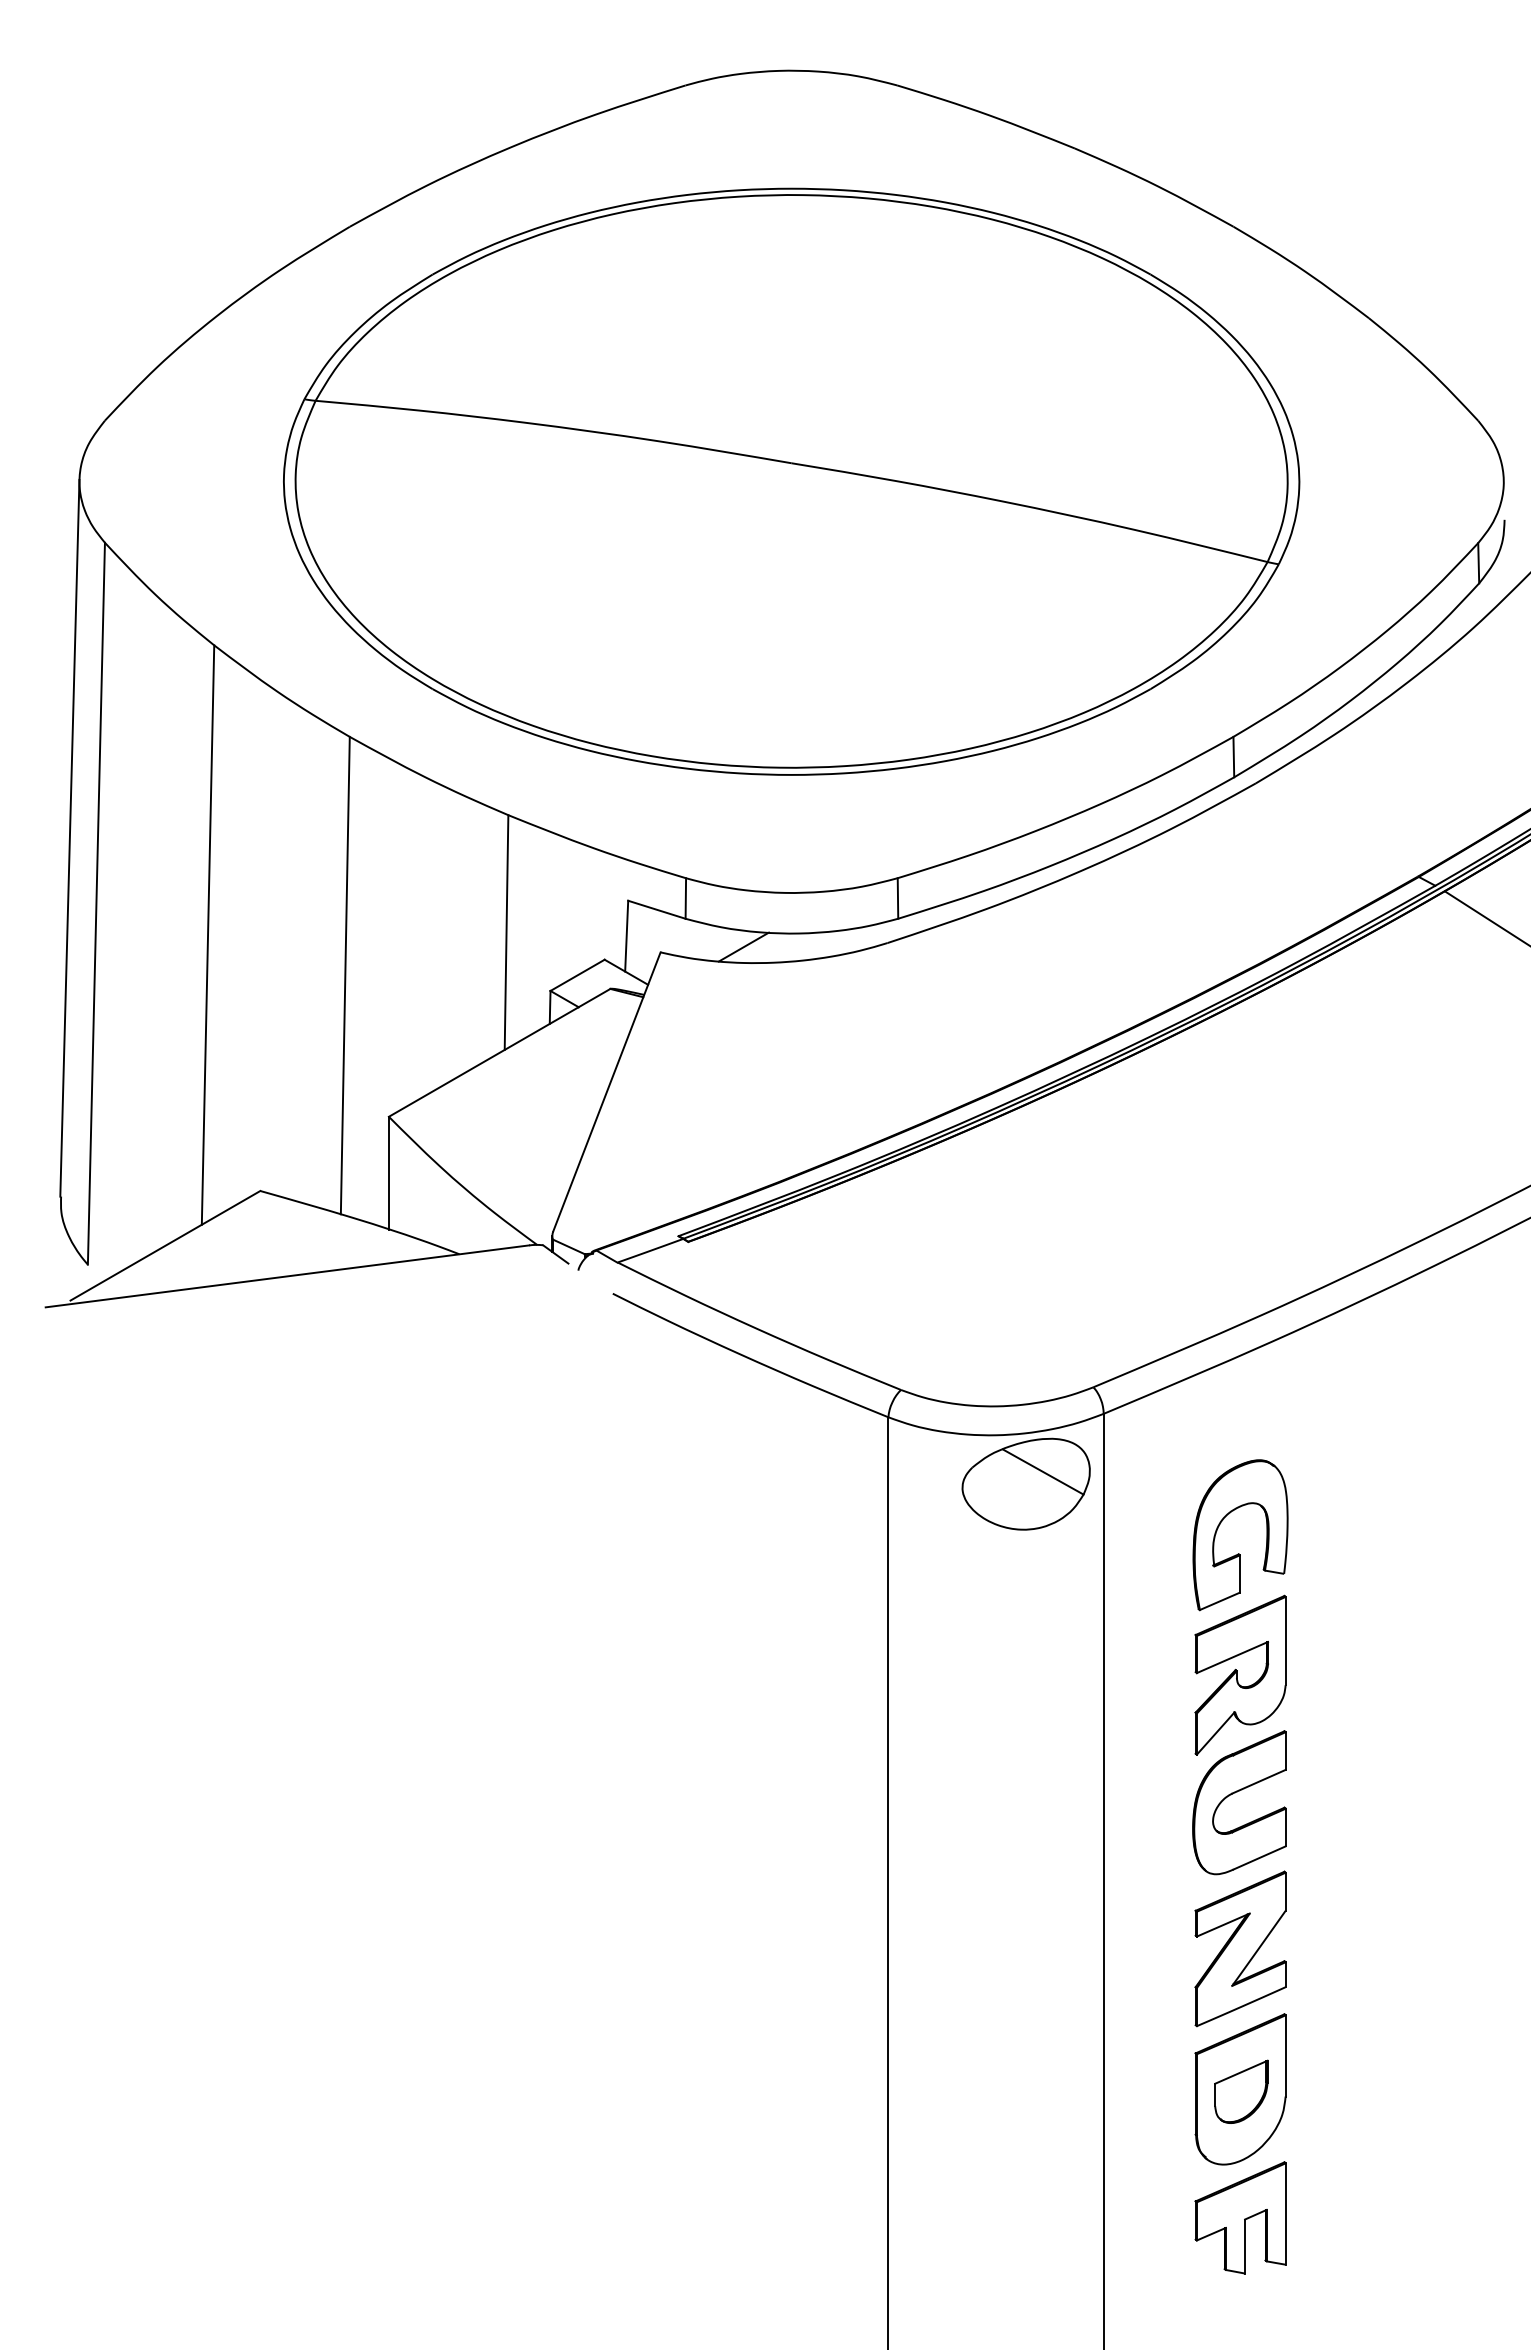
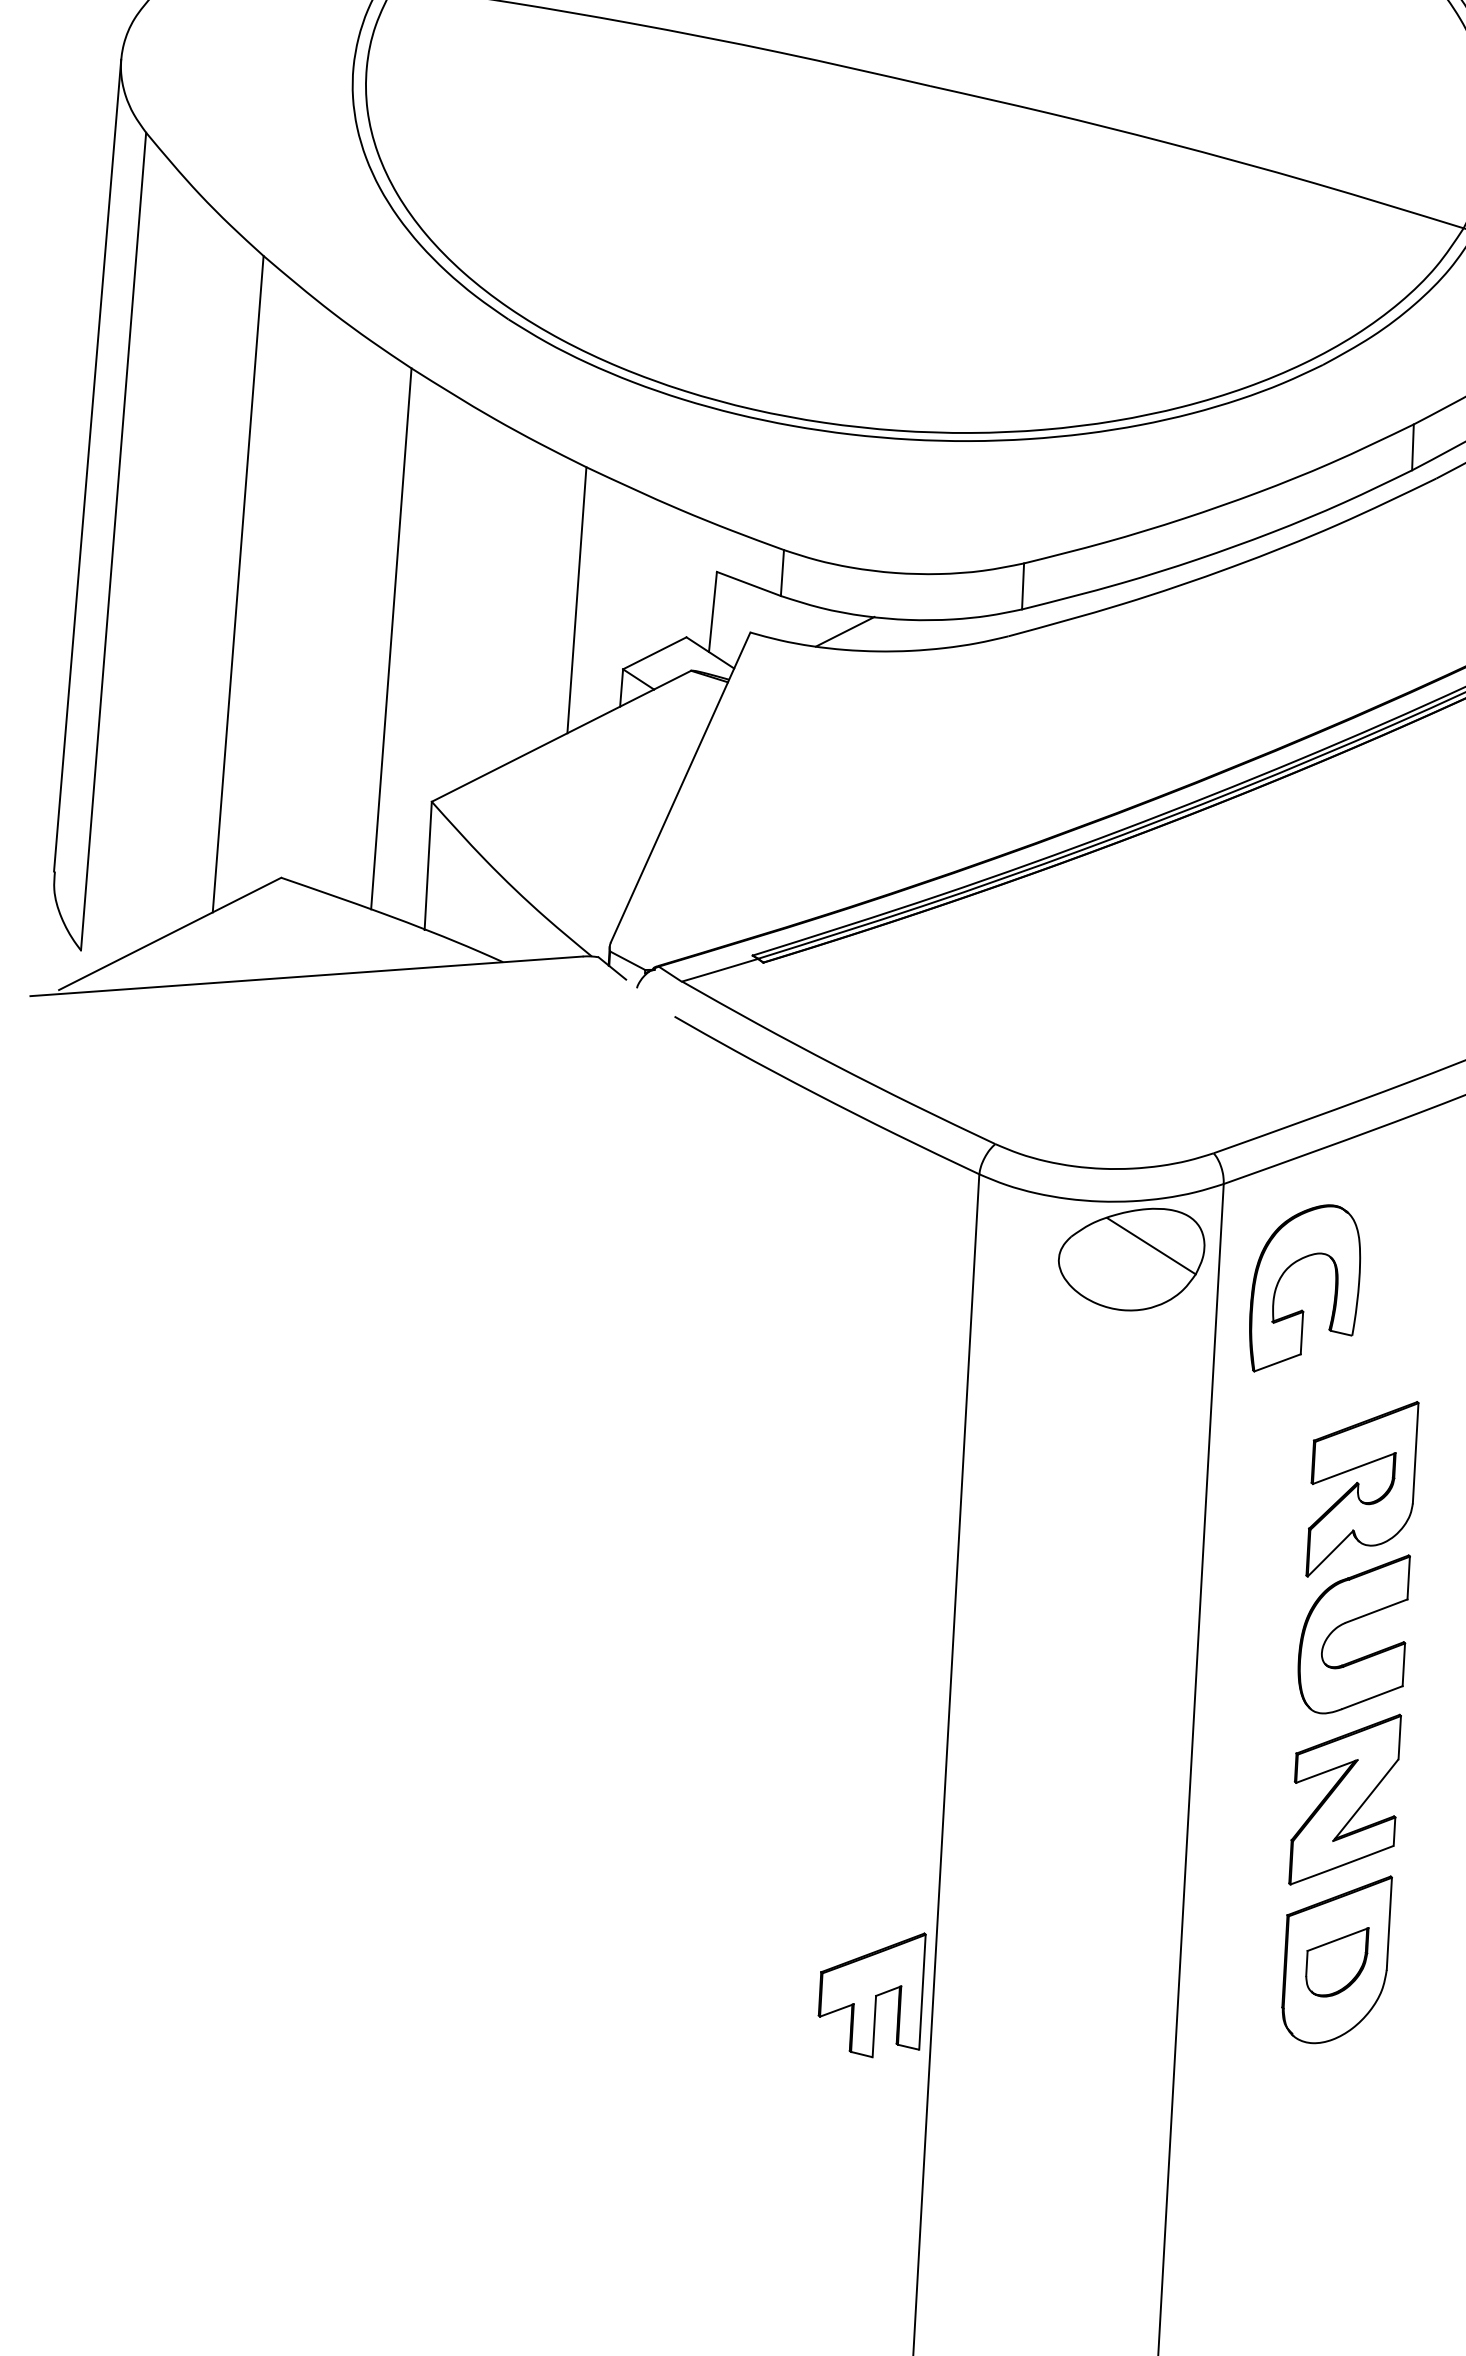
part: (1239, 1553) -> (1302, 1309), moved
part: (1240, 2217) -> (871, 1993), moved

